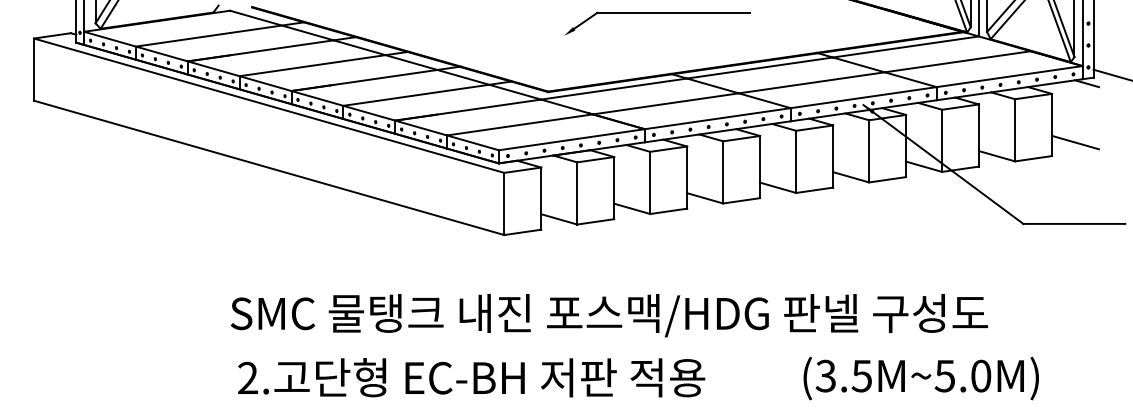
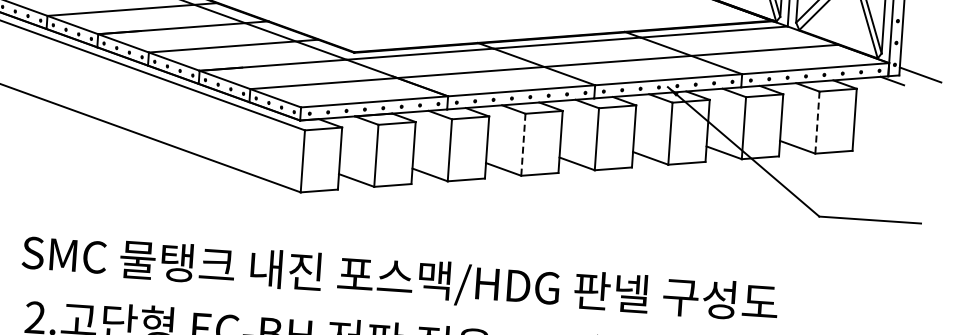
line: (1015, 130) -> (817, 122), solid -> dashed
line: (1075, 142) -> (876, 138), removed
line: (723, 172) -> (523, 144), solid -> dashed

